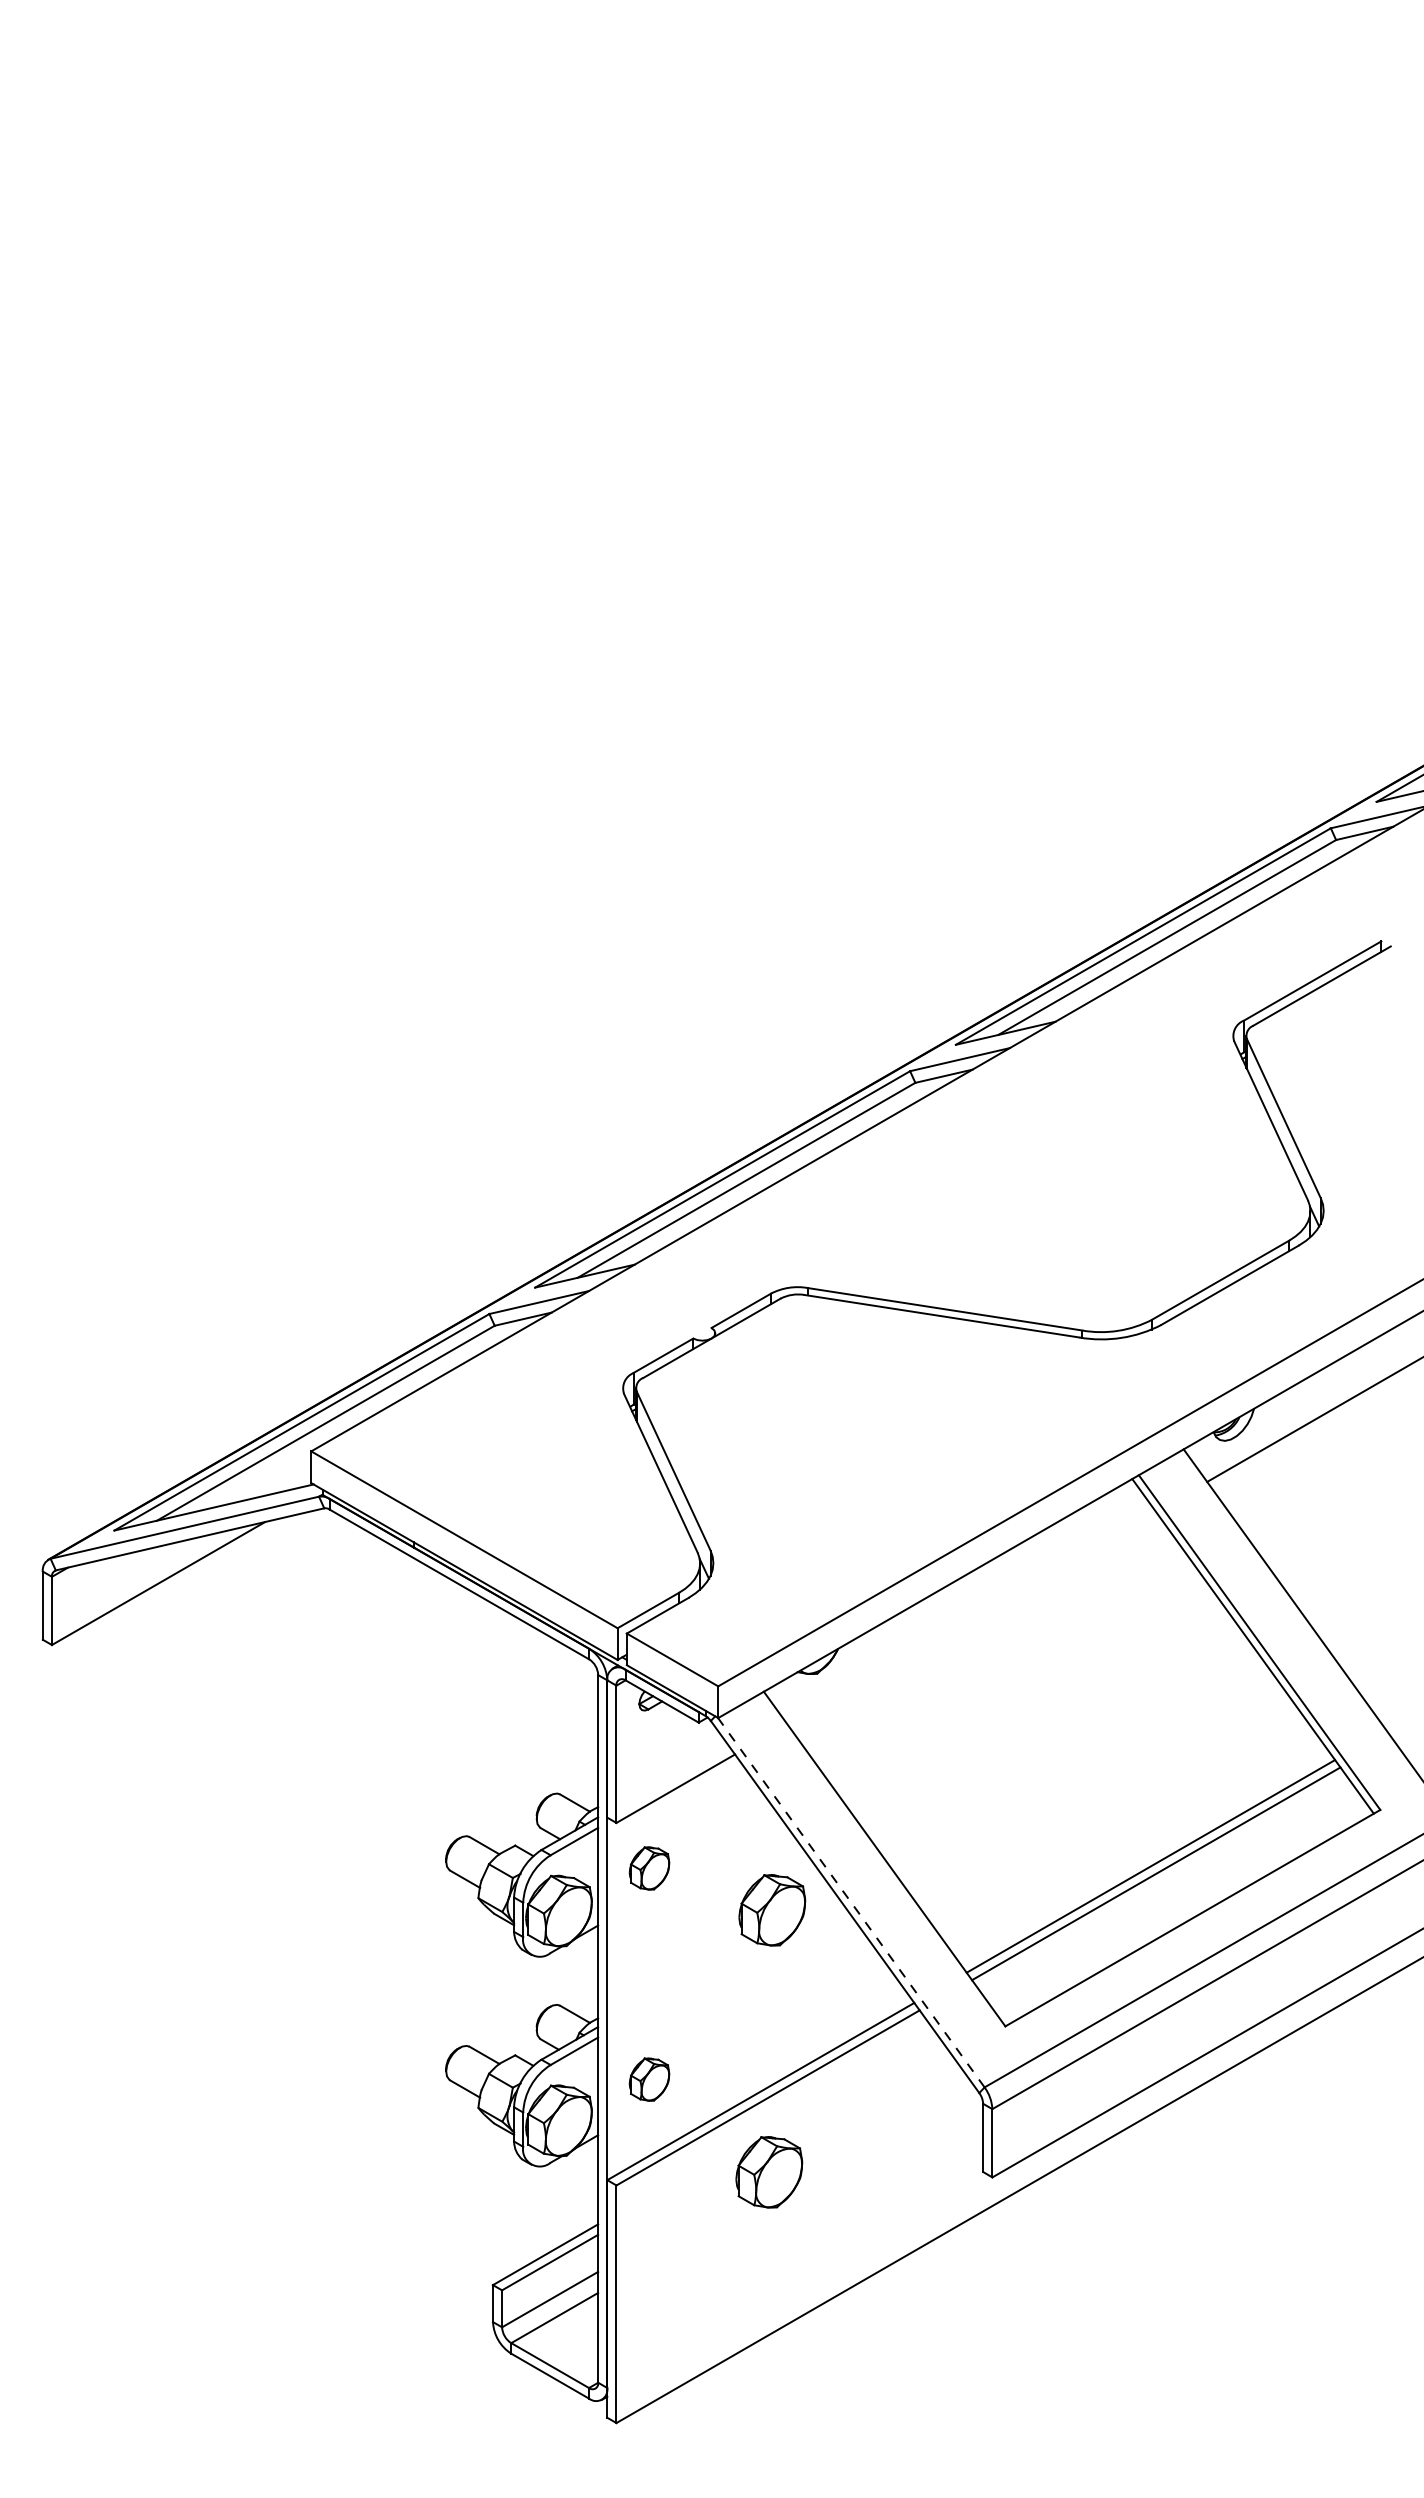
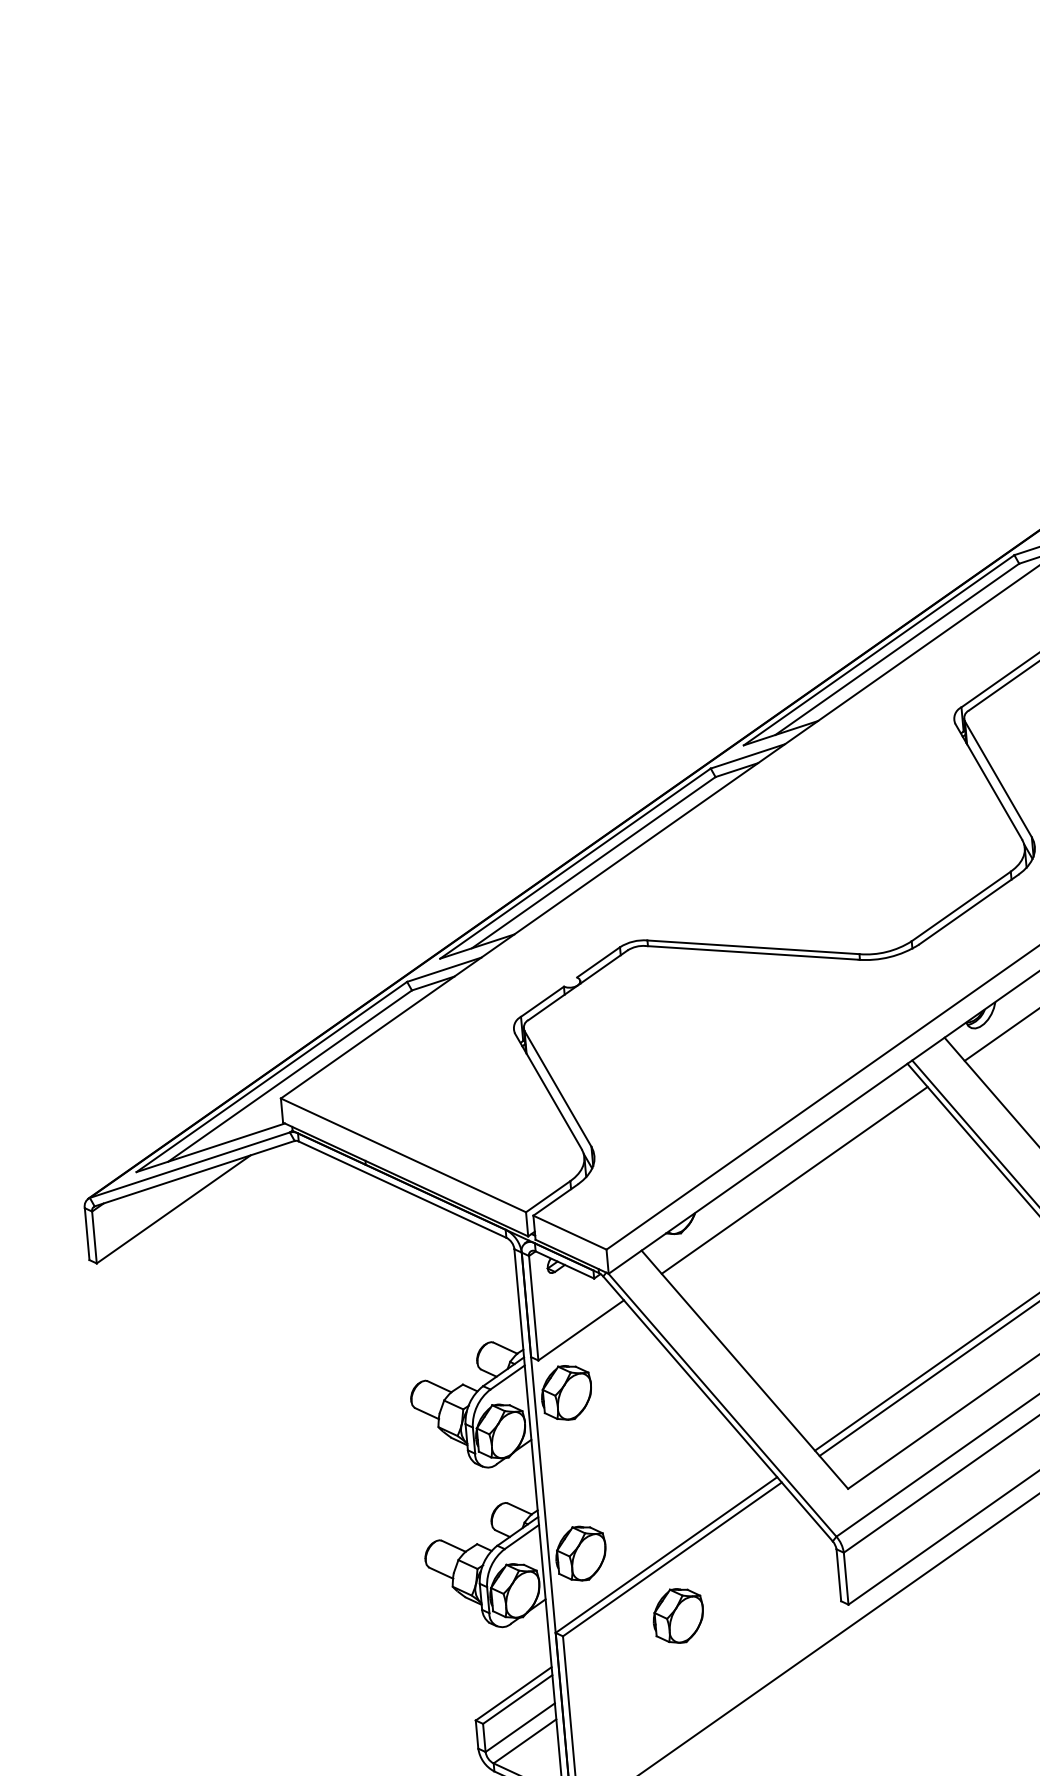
line: (971, 1617) -> (794, 1180), added
part: (649, 1868) -> (566, 1392), size x1.67
line: (851, 1902) -> (722, 1405), dashed -> solid
part: (772, 1910) -> (663, 1416), removed
part: (649, 2079) -> (580, 1553), size x1.67

